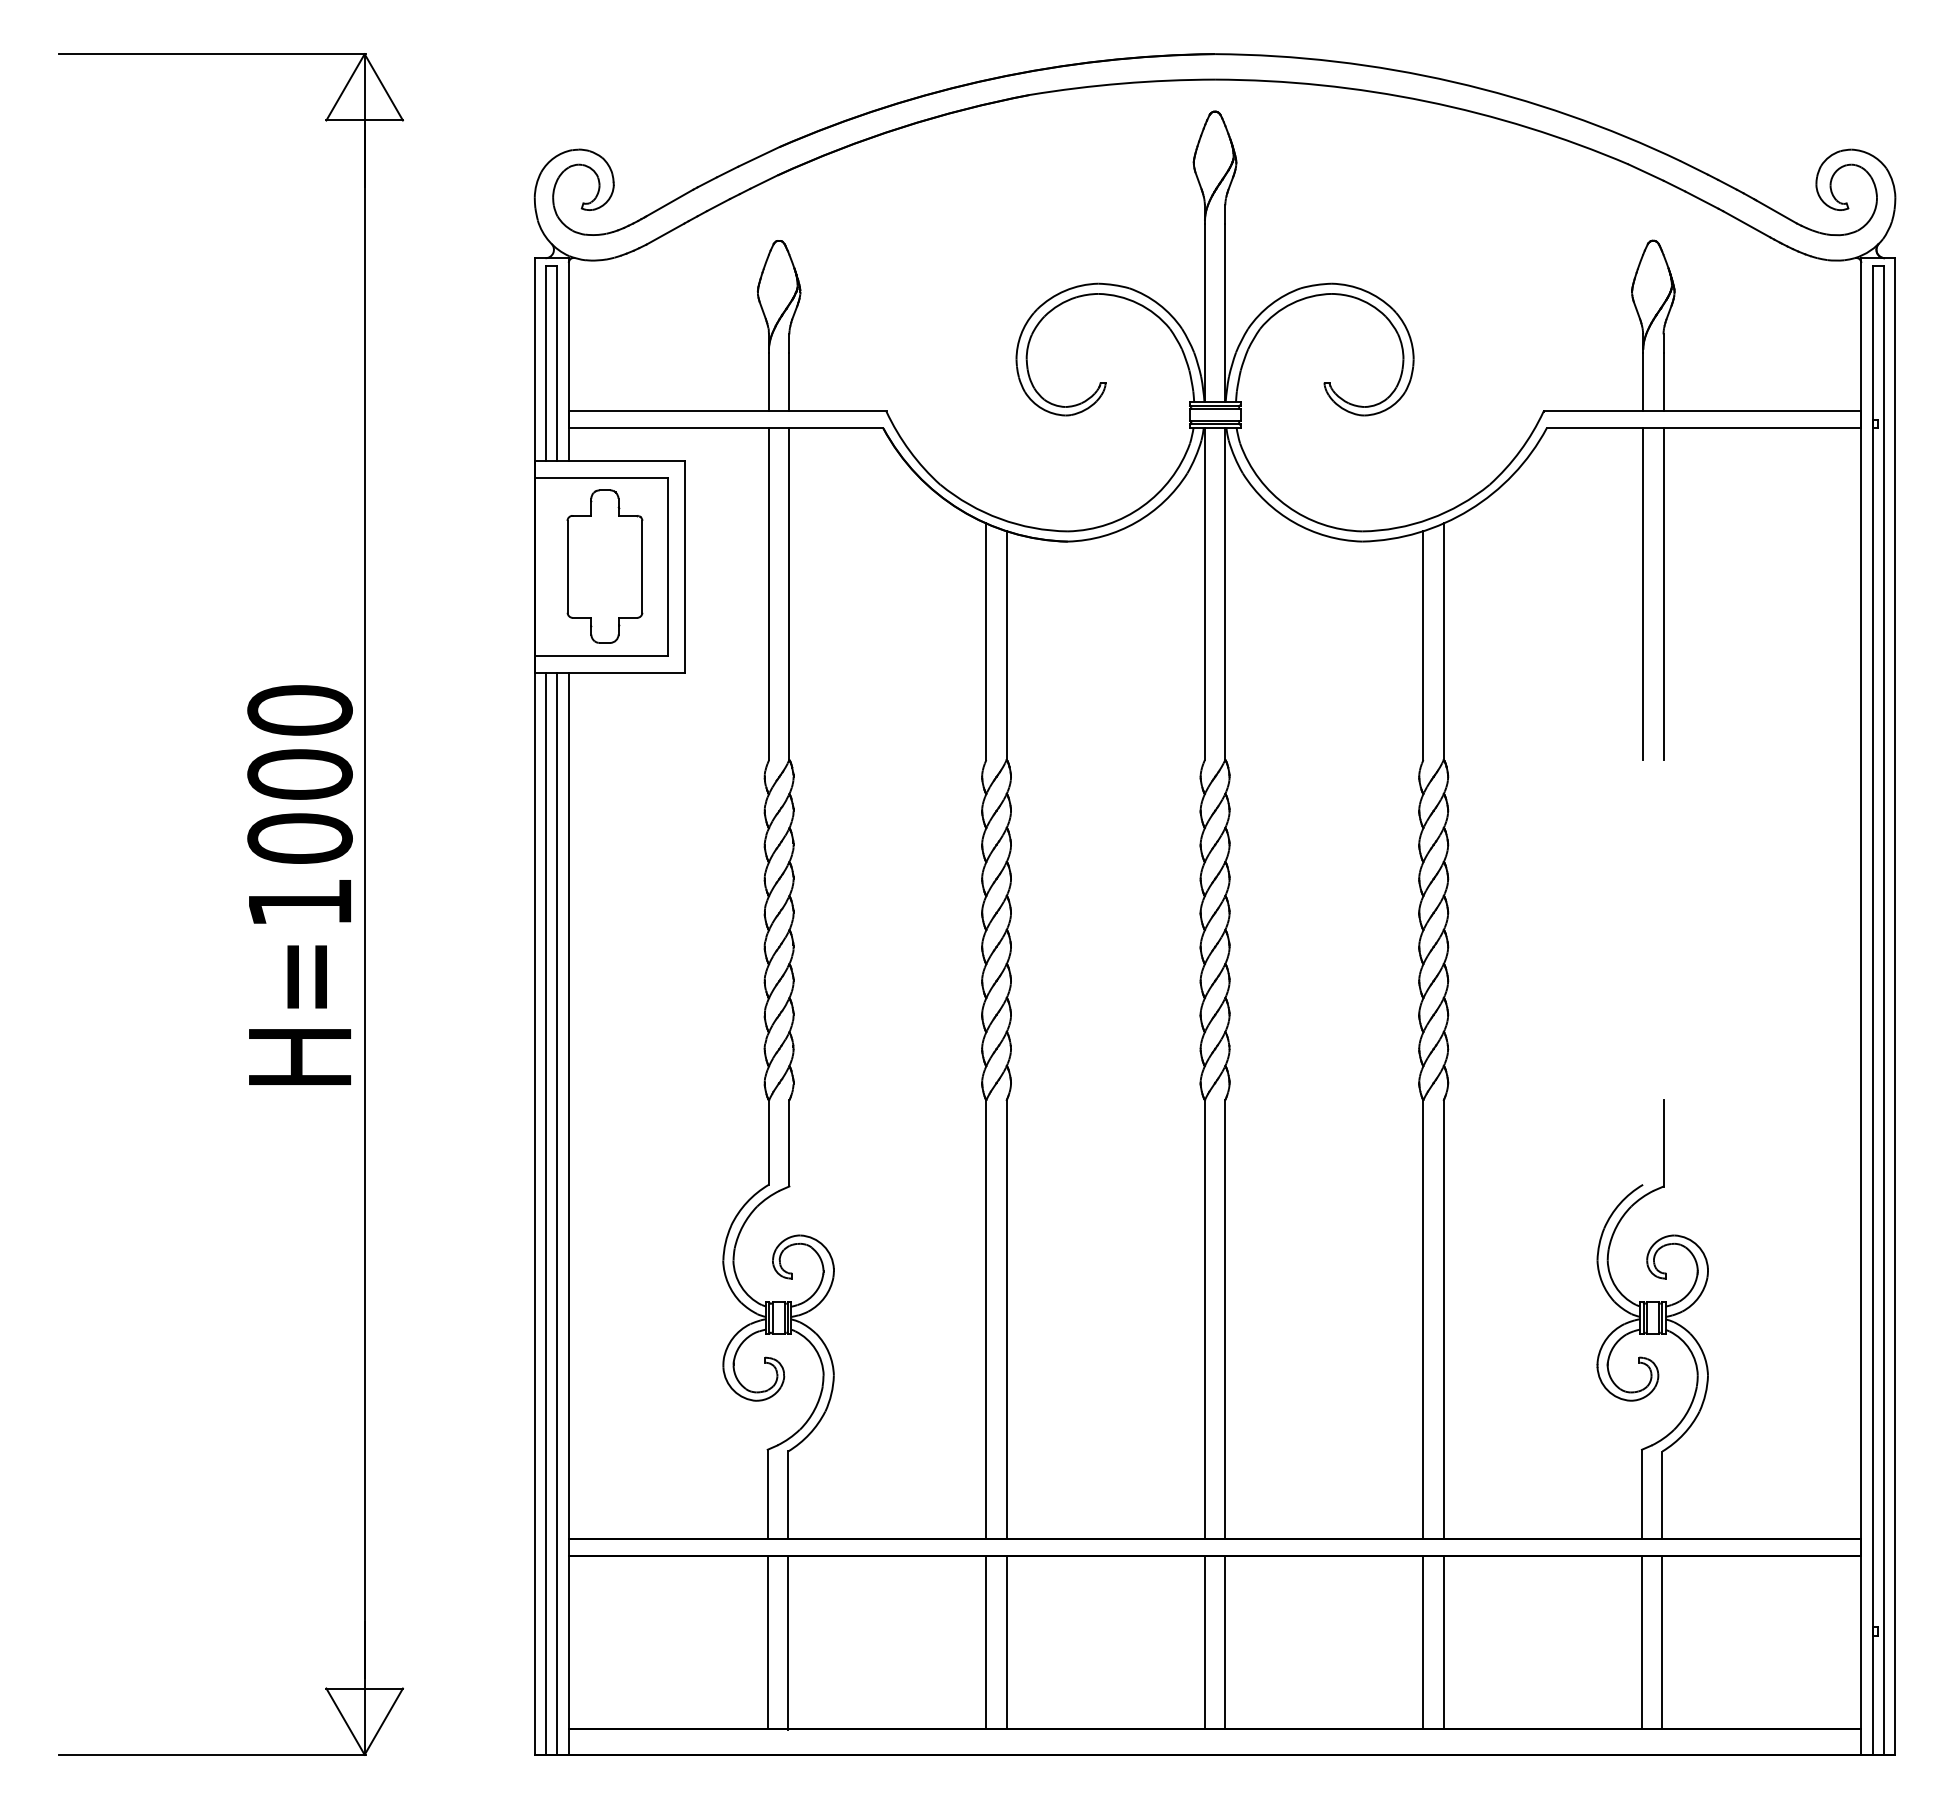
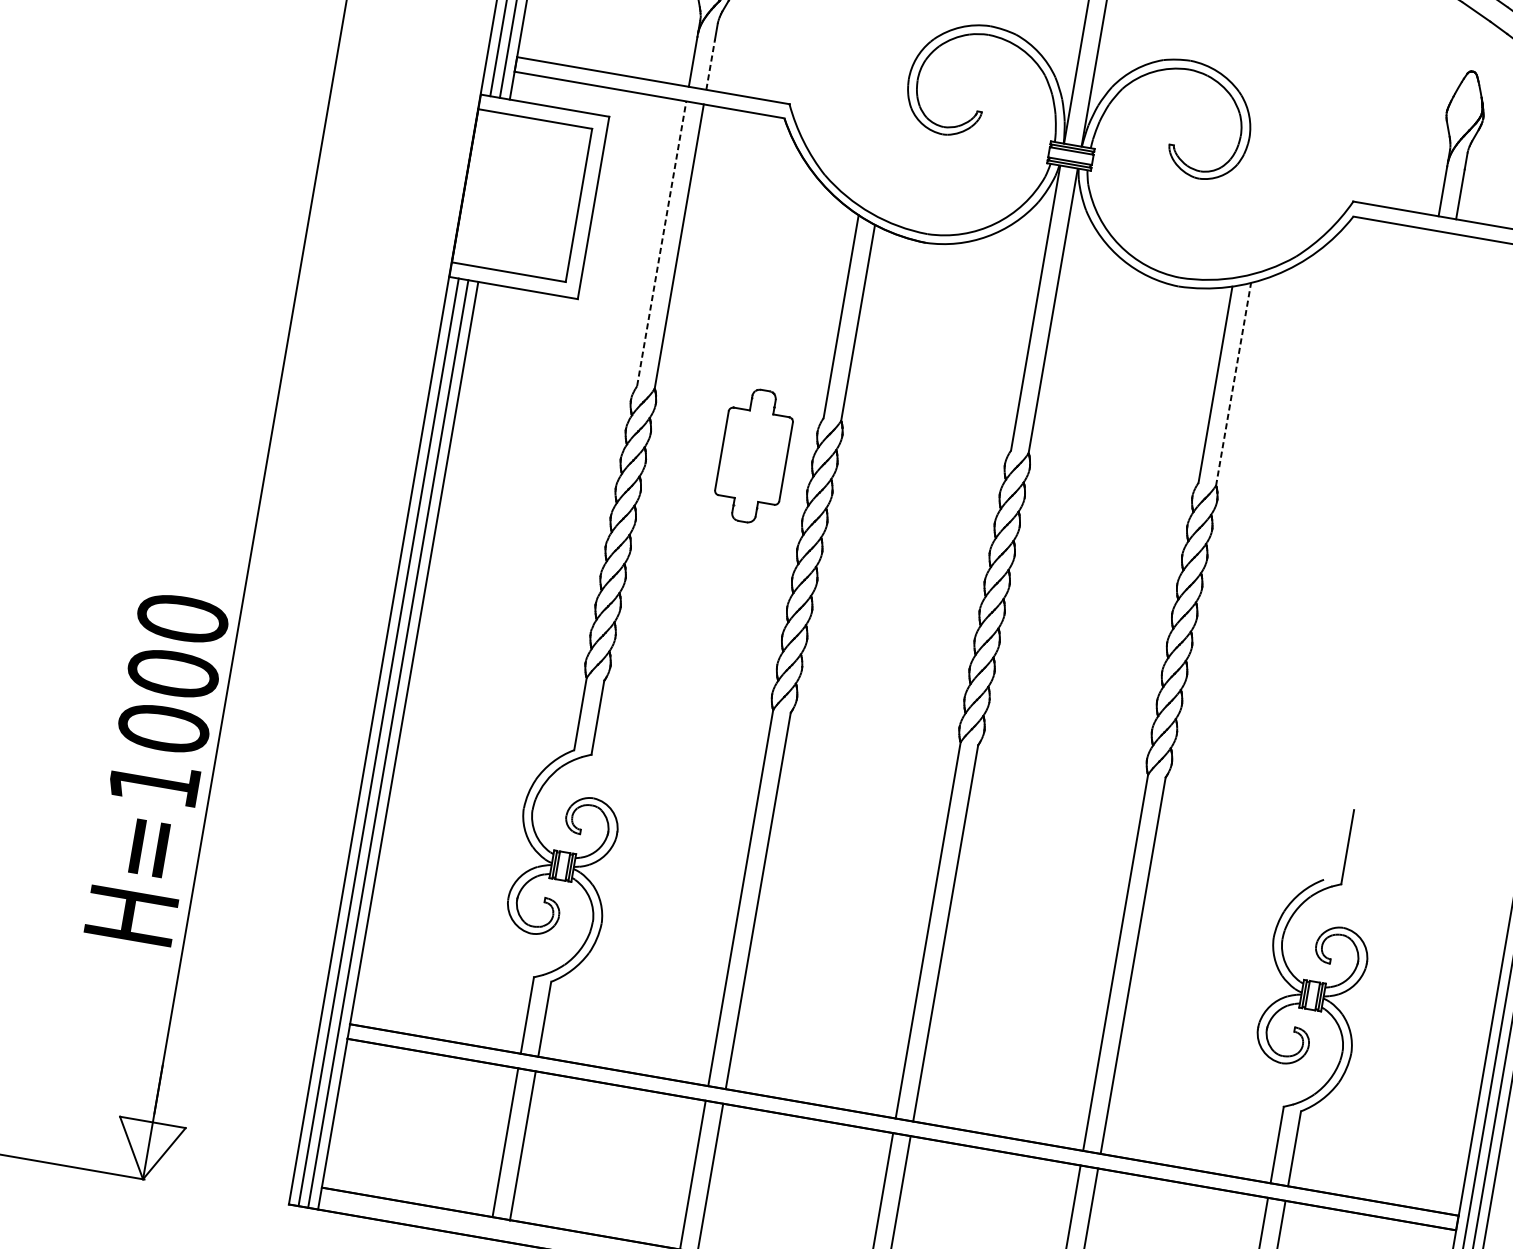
line: (789, 381) -> (710, 64), solid -> dashed
part: (604, 566) -> (753, 455), moved
line: (768, 594) -> (661, 243), solid -> dashed
line: (1643, 594) -> (1411, 373), removed
line: (1663, 594) -> (1428, 376), removed
line: (1443, 641) -> (1233, 384), solid -> dashed
text: (299, 884) -> (156, 767), moved

